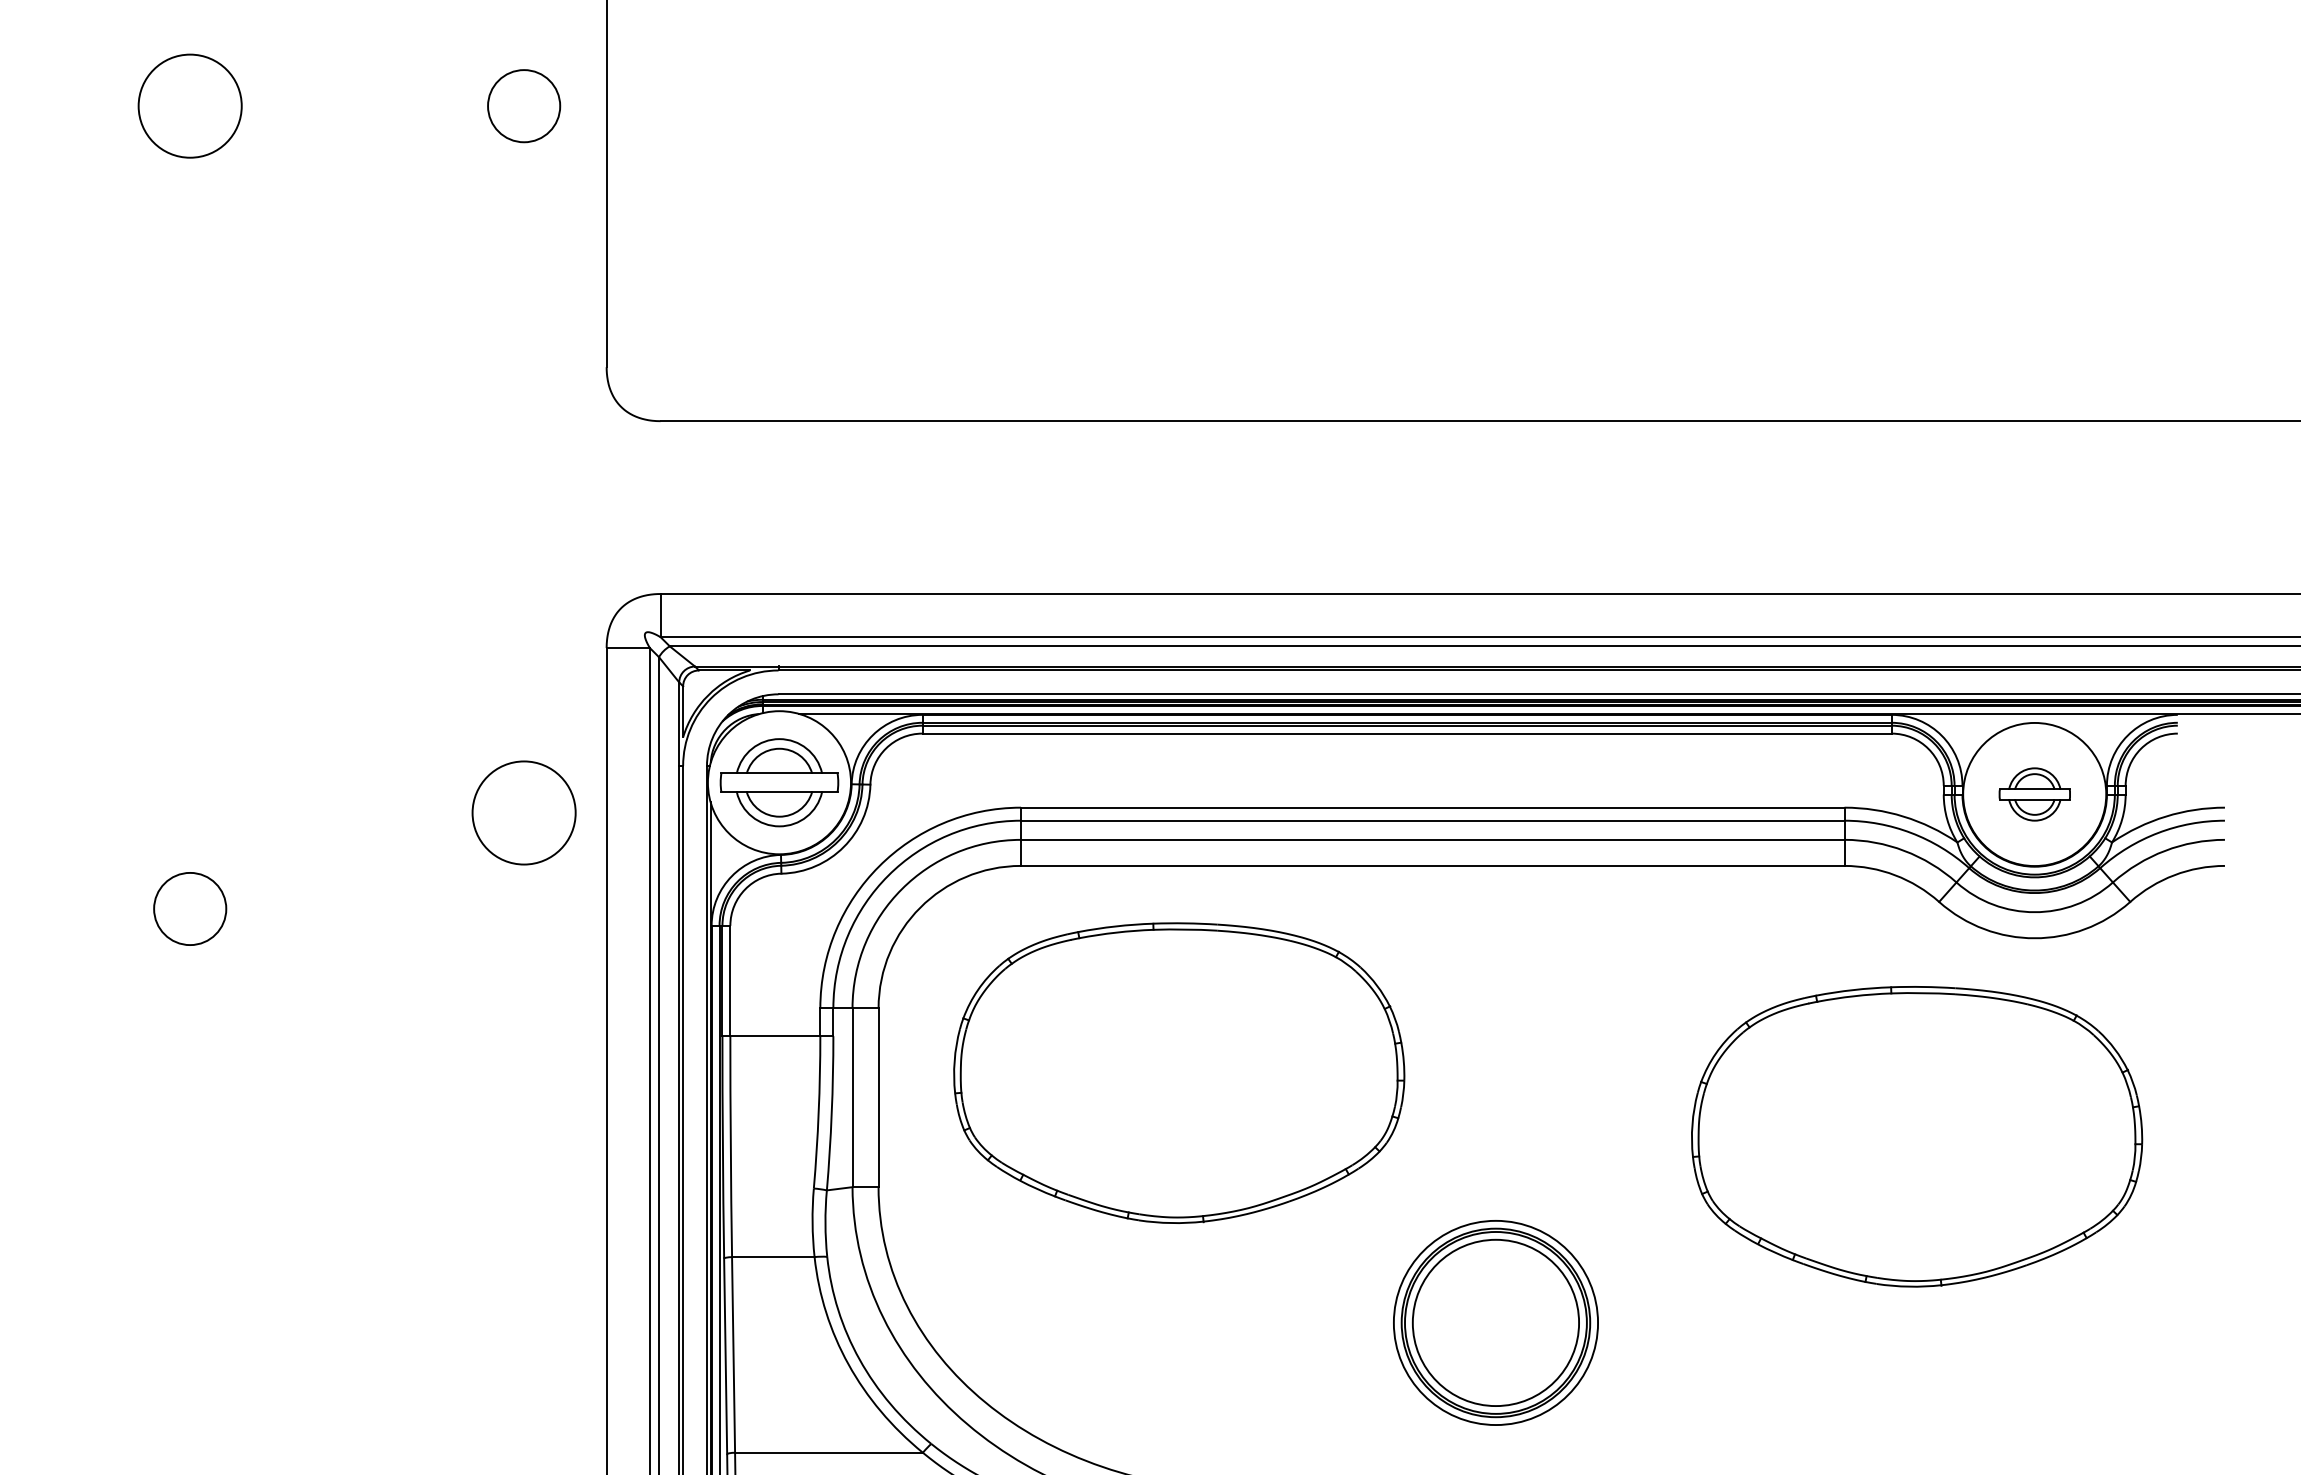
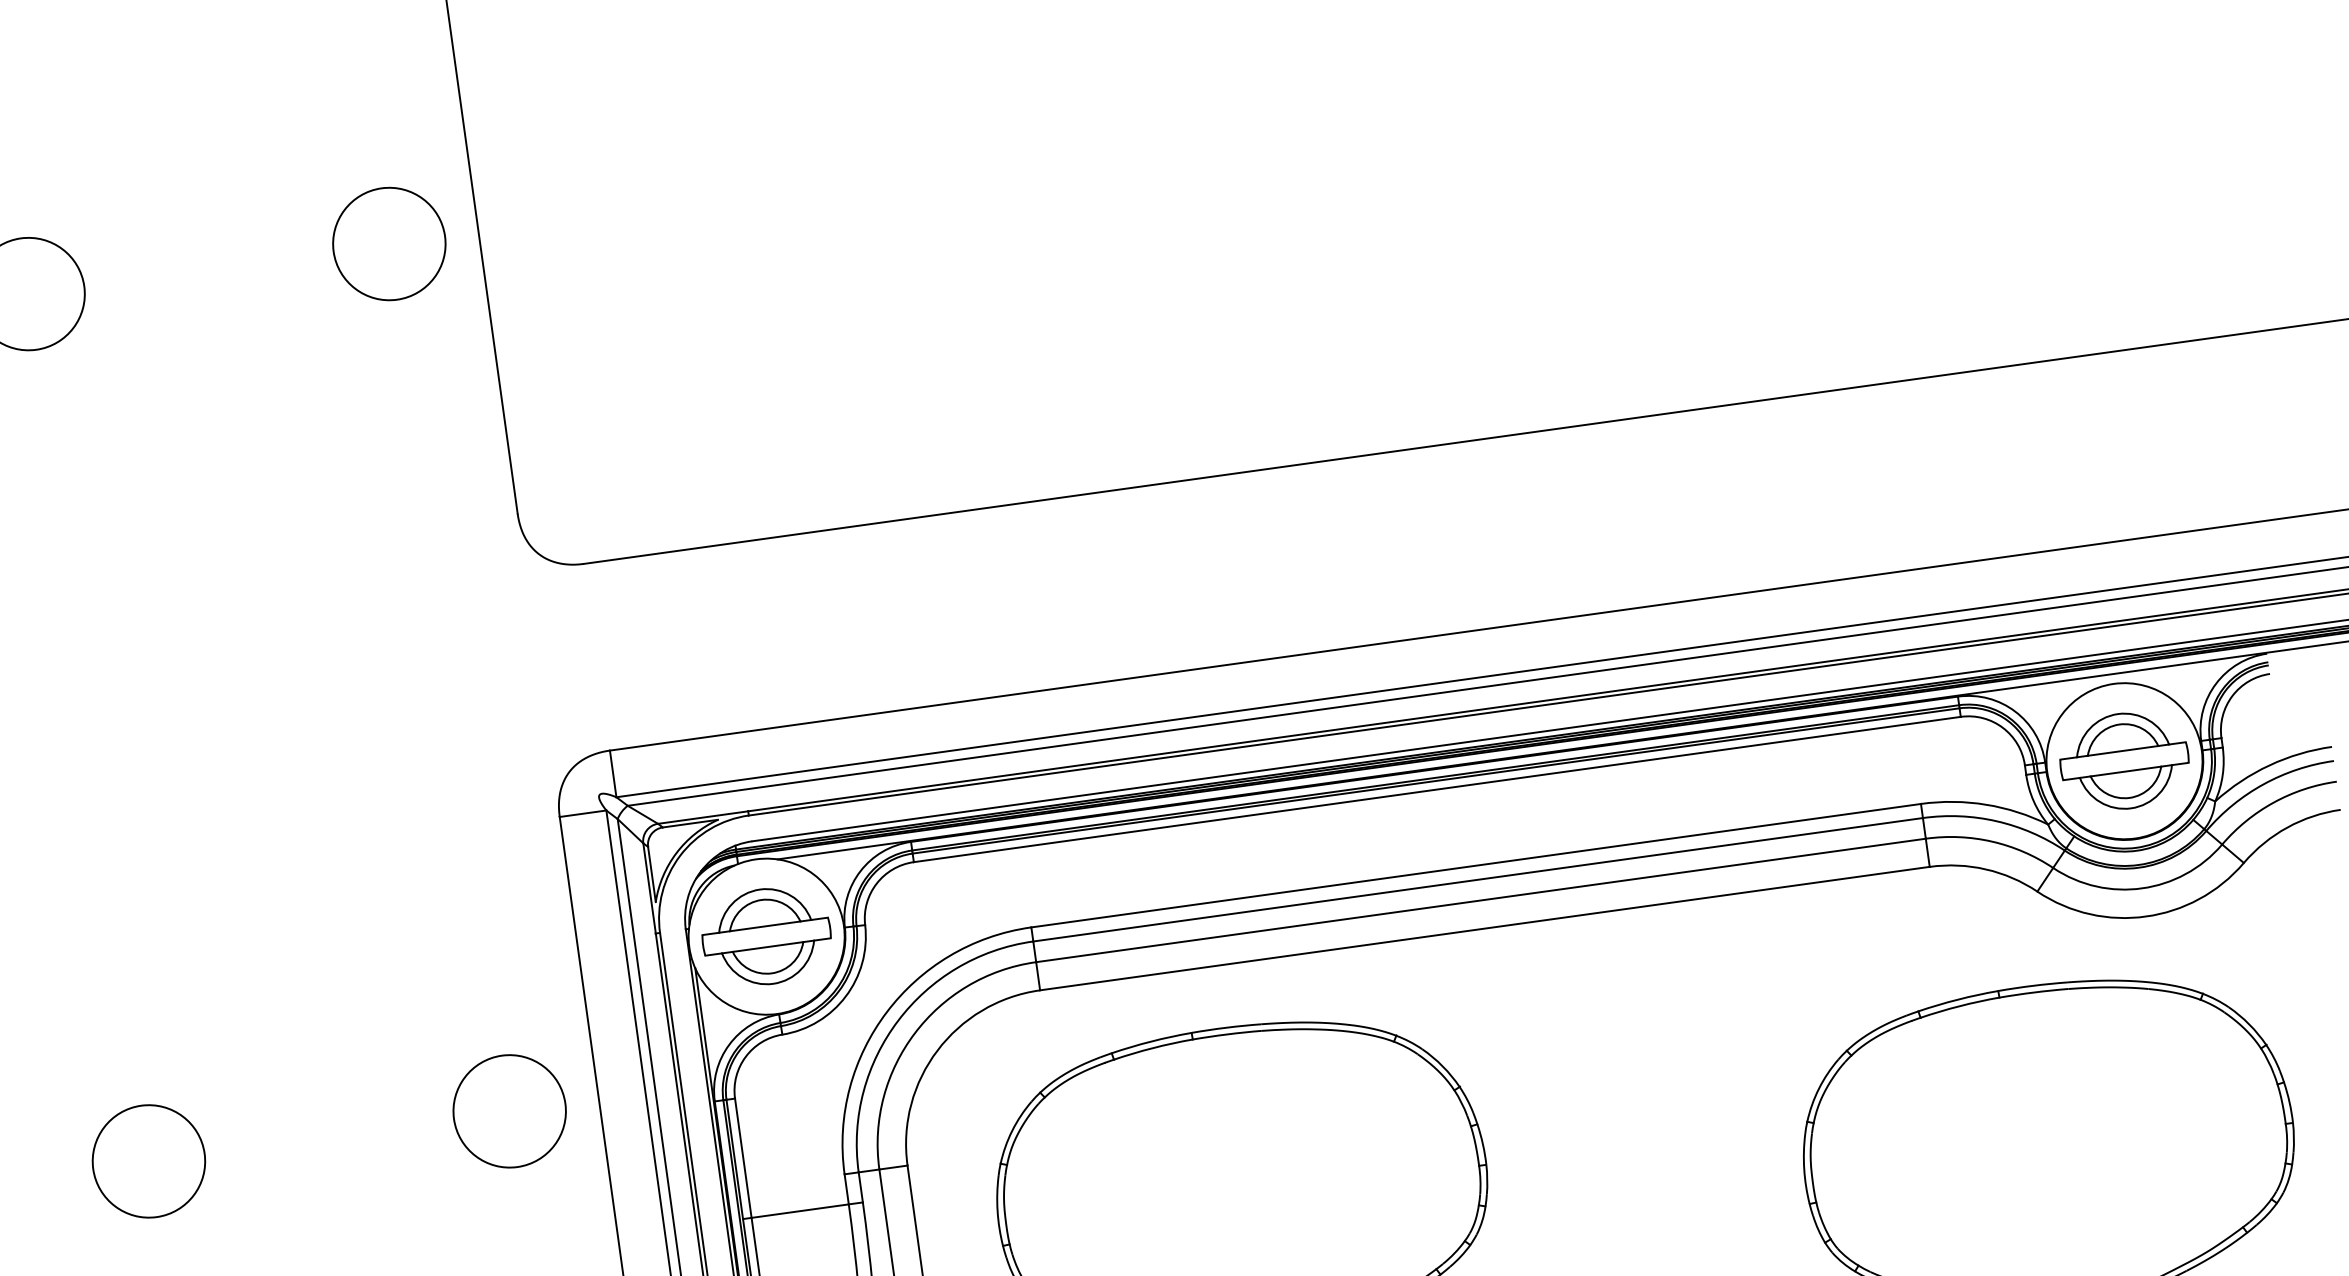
circle: (523, 105) -> (388, 243), size x1.43
part: (2034, 794) -> (2124, 761), size x1.67
circle: (523, 812) -> (508, 1110), moved
circle: (189, 908) -> (148, 1160), size x1.43

